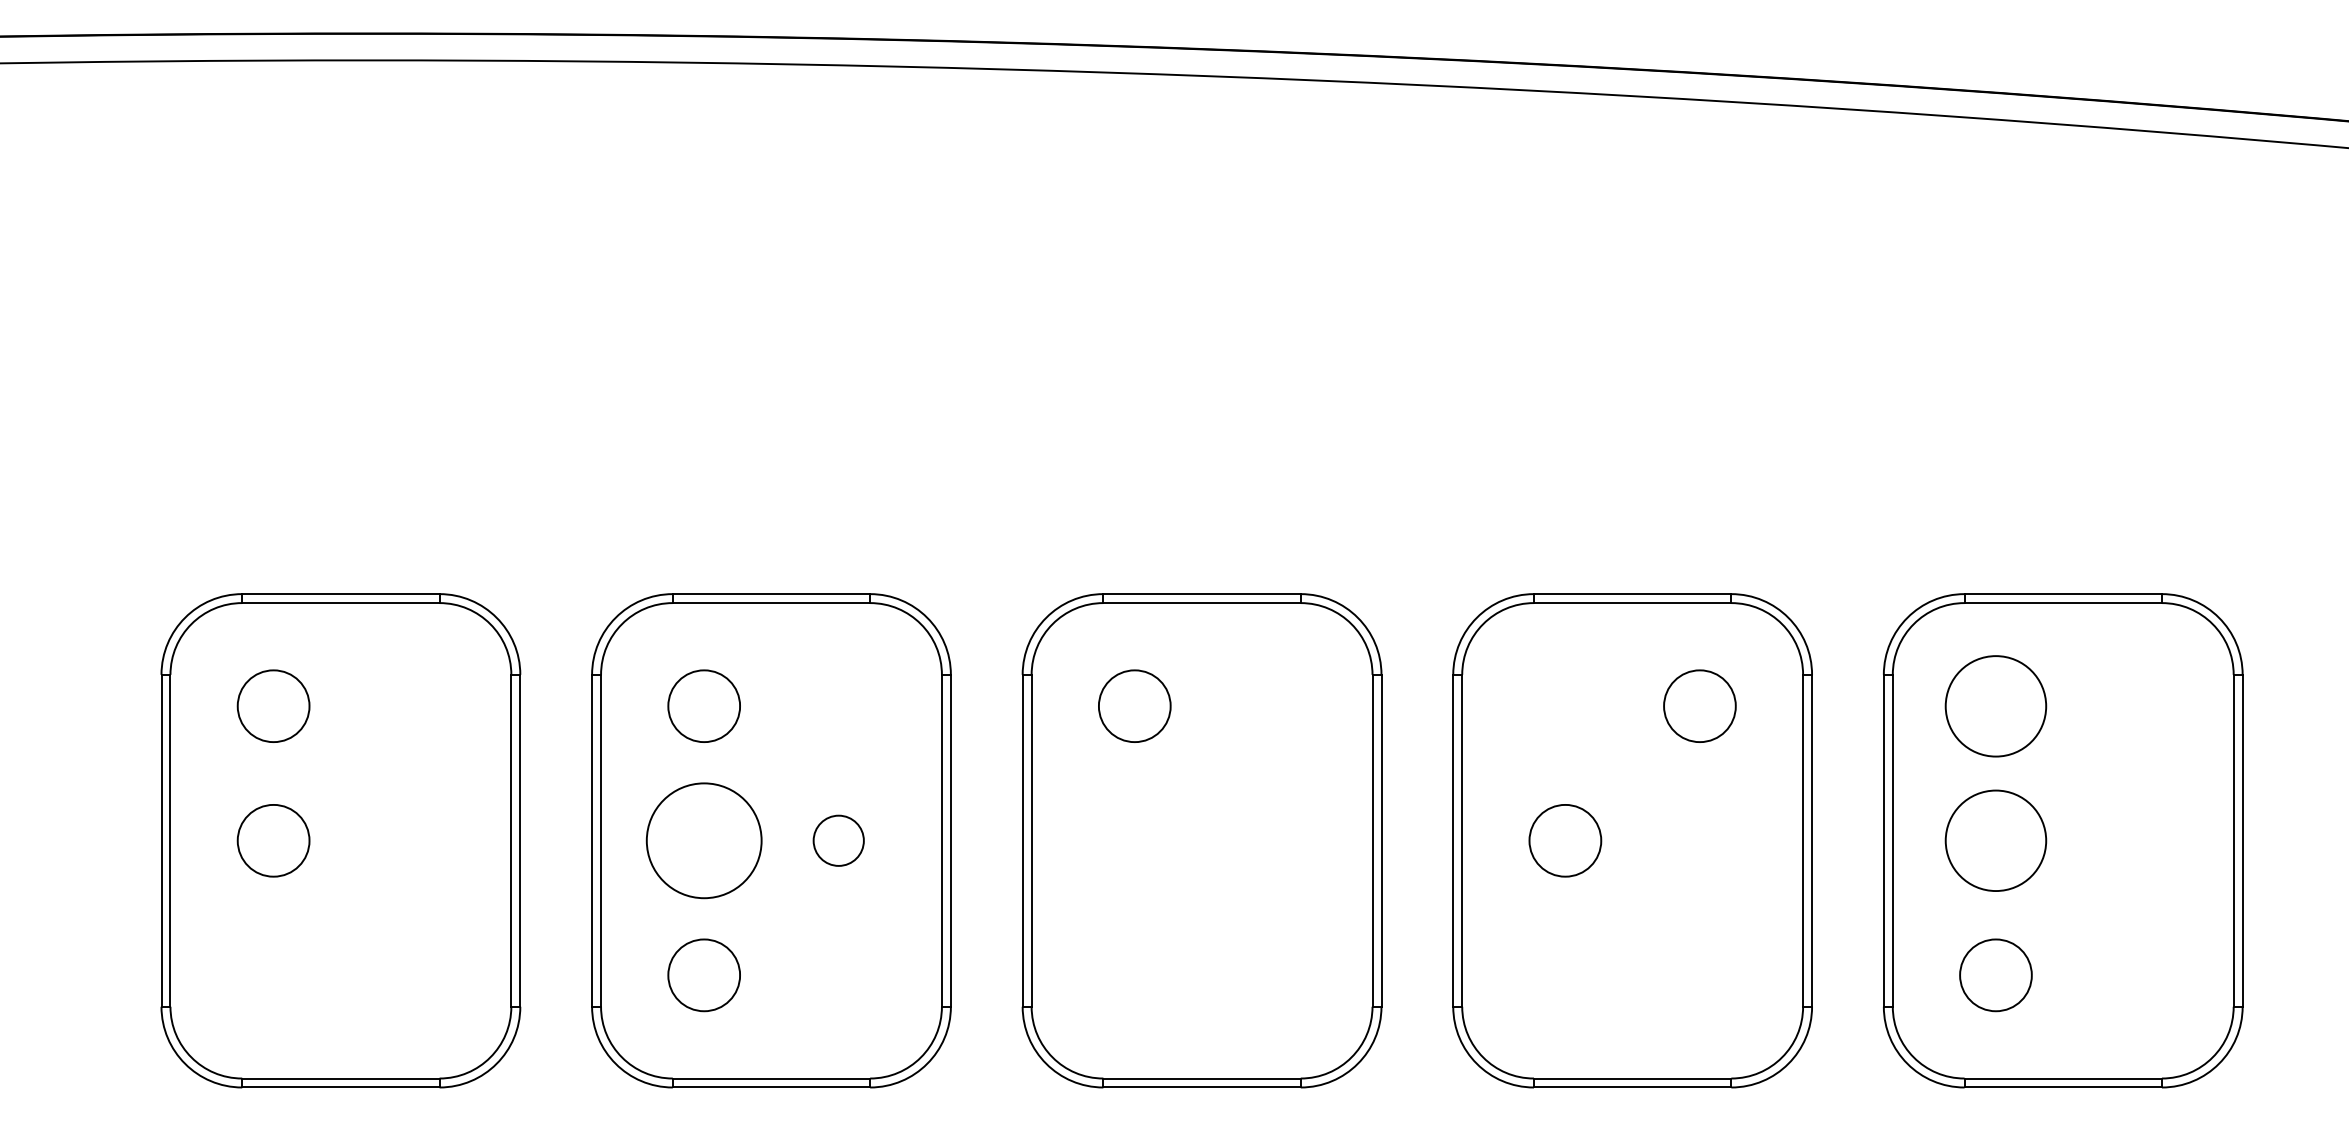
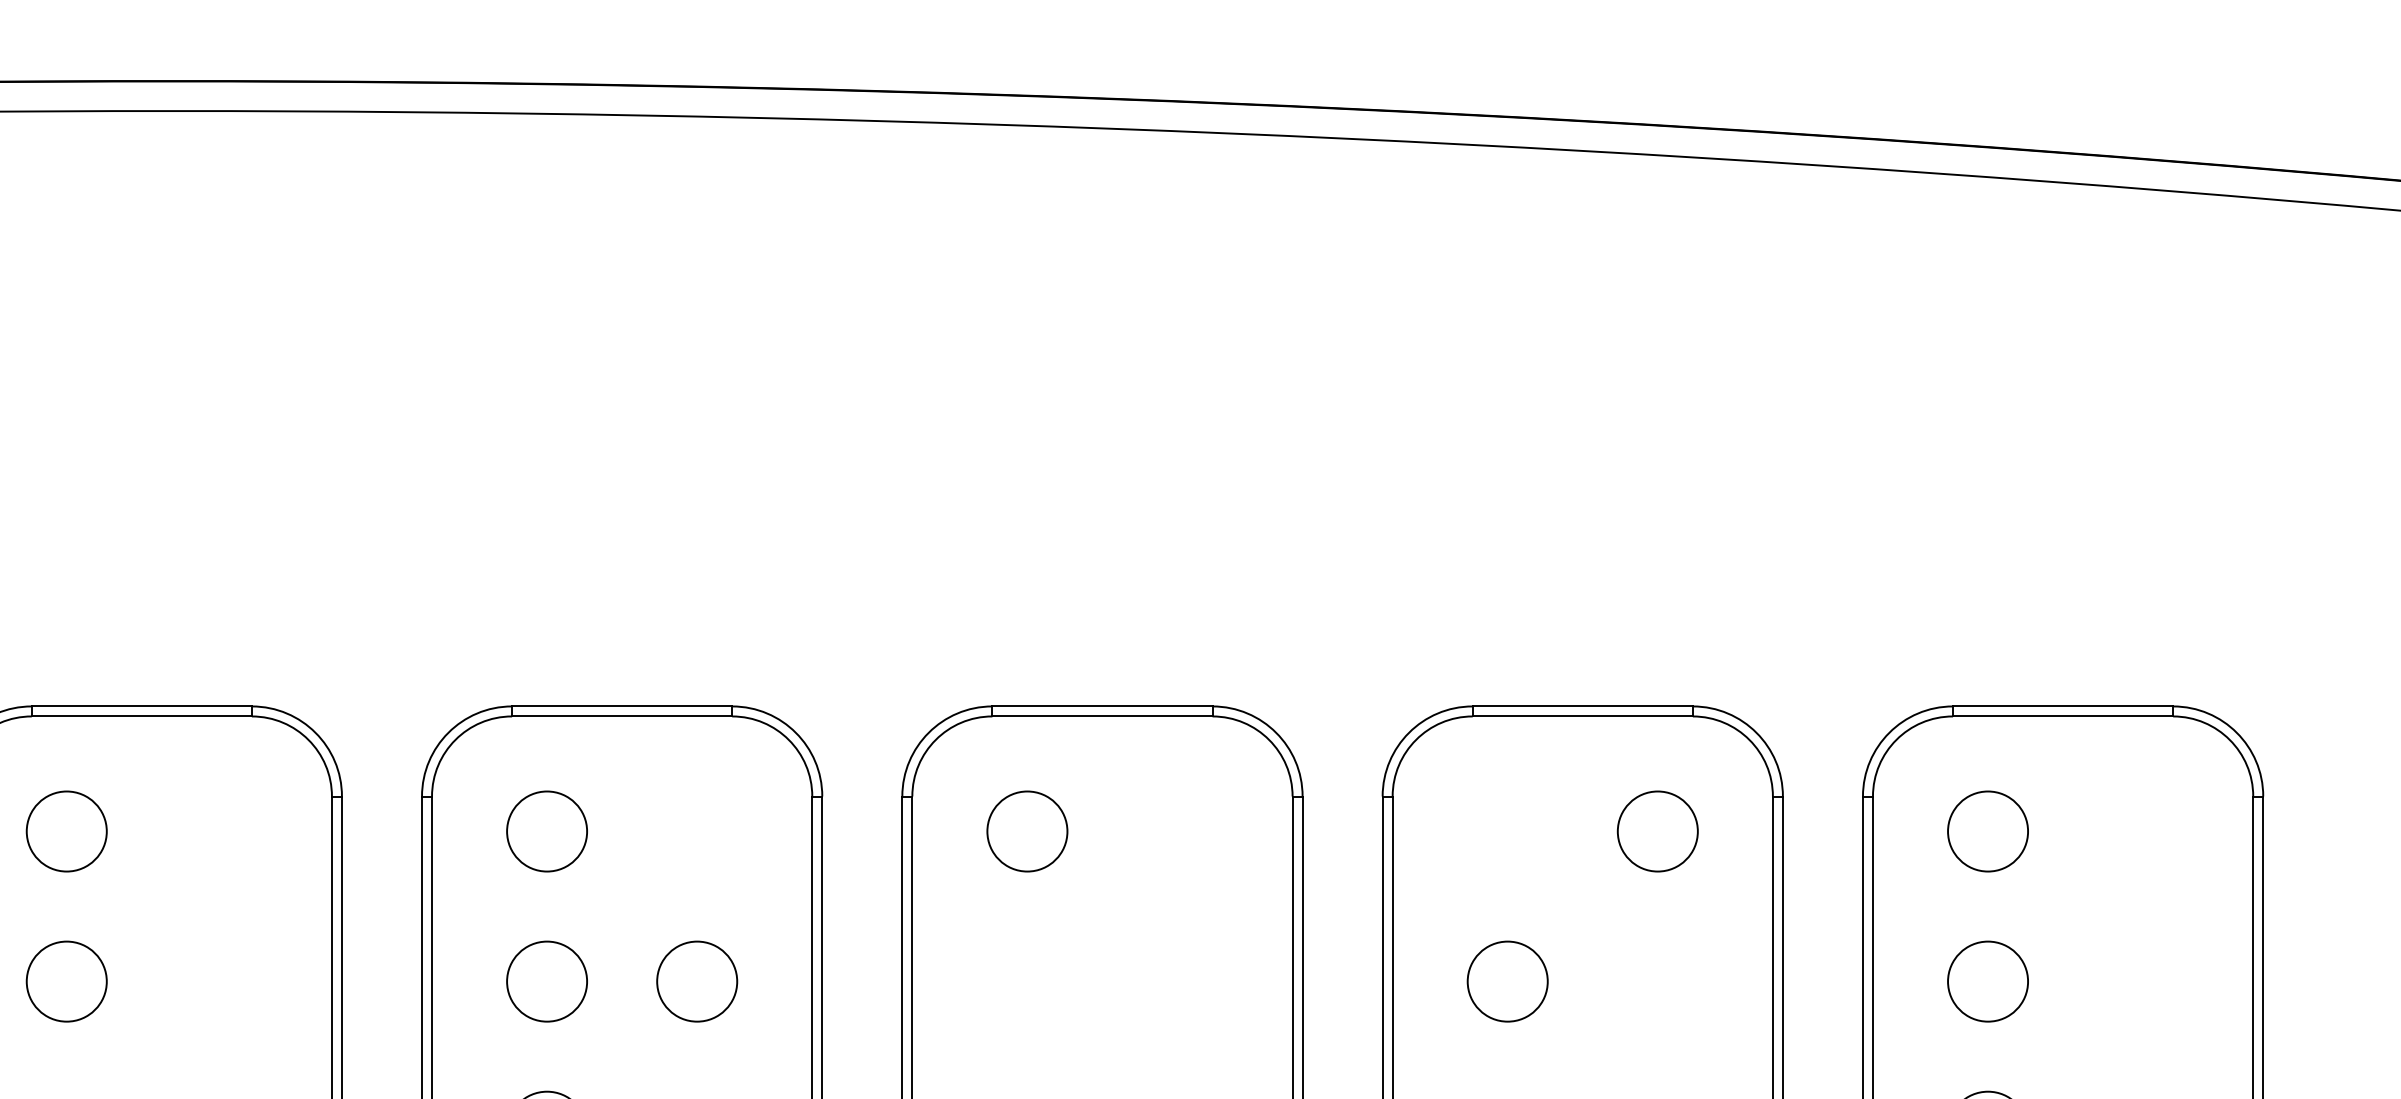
circle: (1995, 705) -> (1987, 830), size x0.71
circle: (704, 840) -> (547, 981), size x0.62
circle: (838, 840) -> (696, 981), size x1.43
circle: (1995, 840) -> (1987, 981), size x0.71

